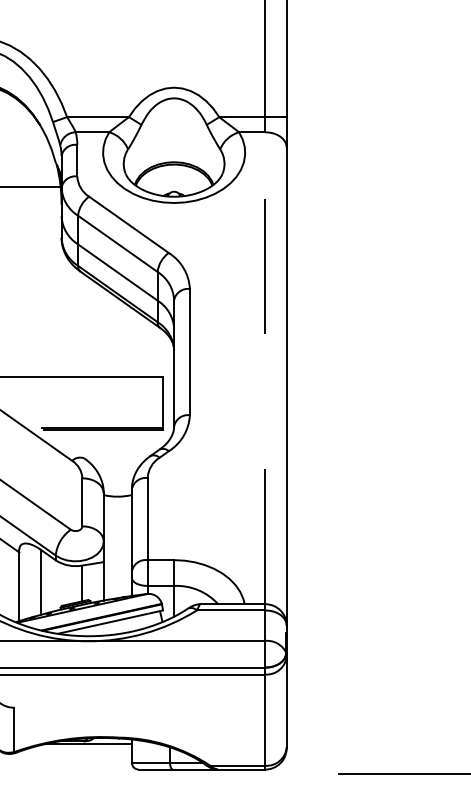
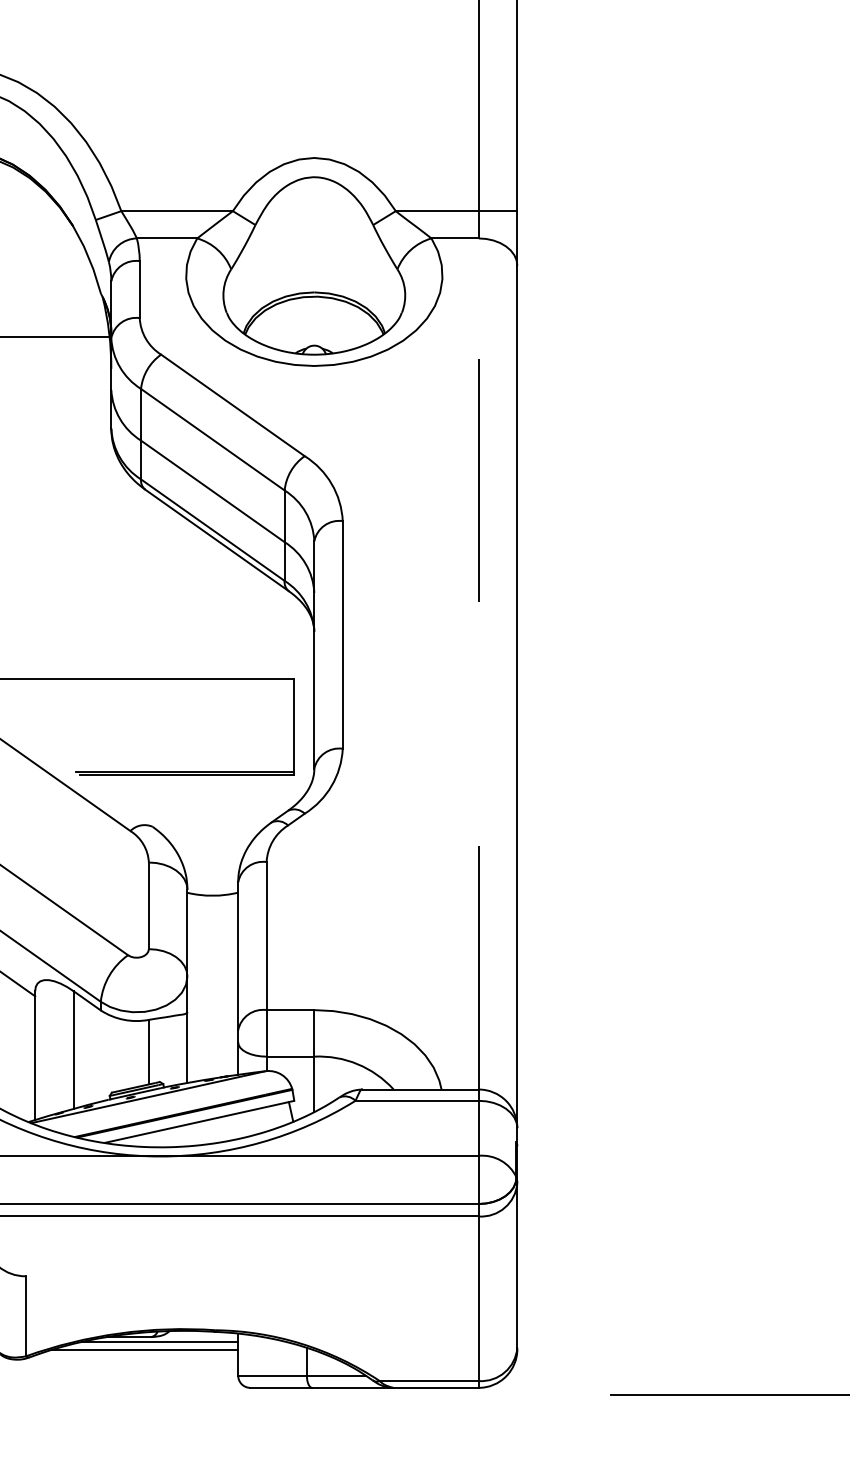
line: (79, 748) -> (143, 1349), added

